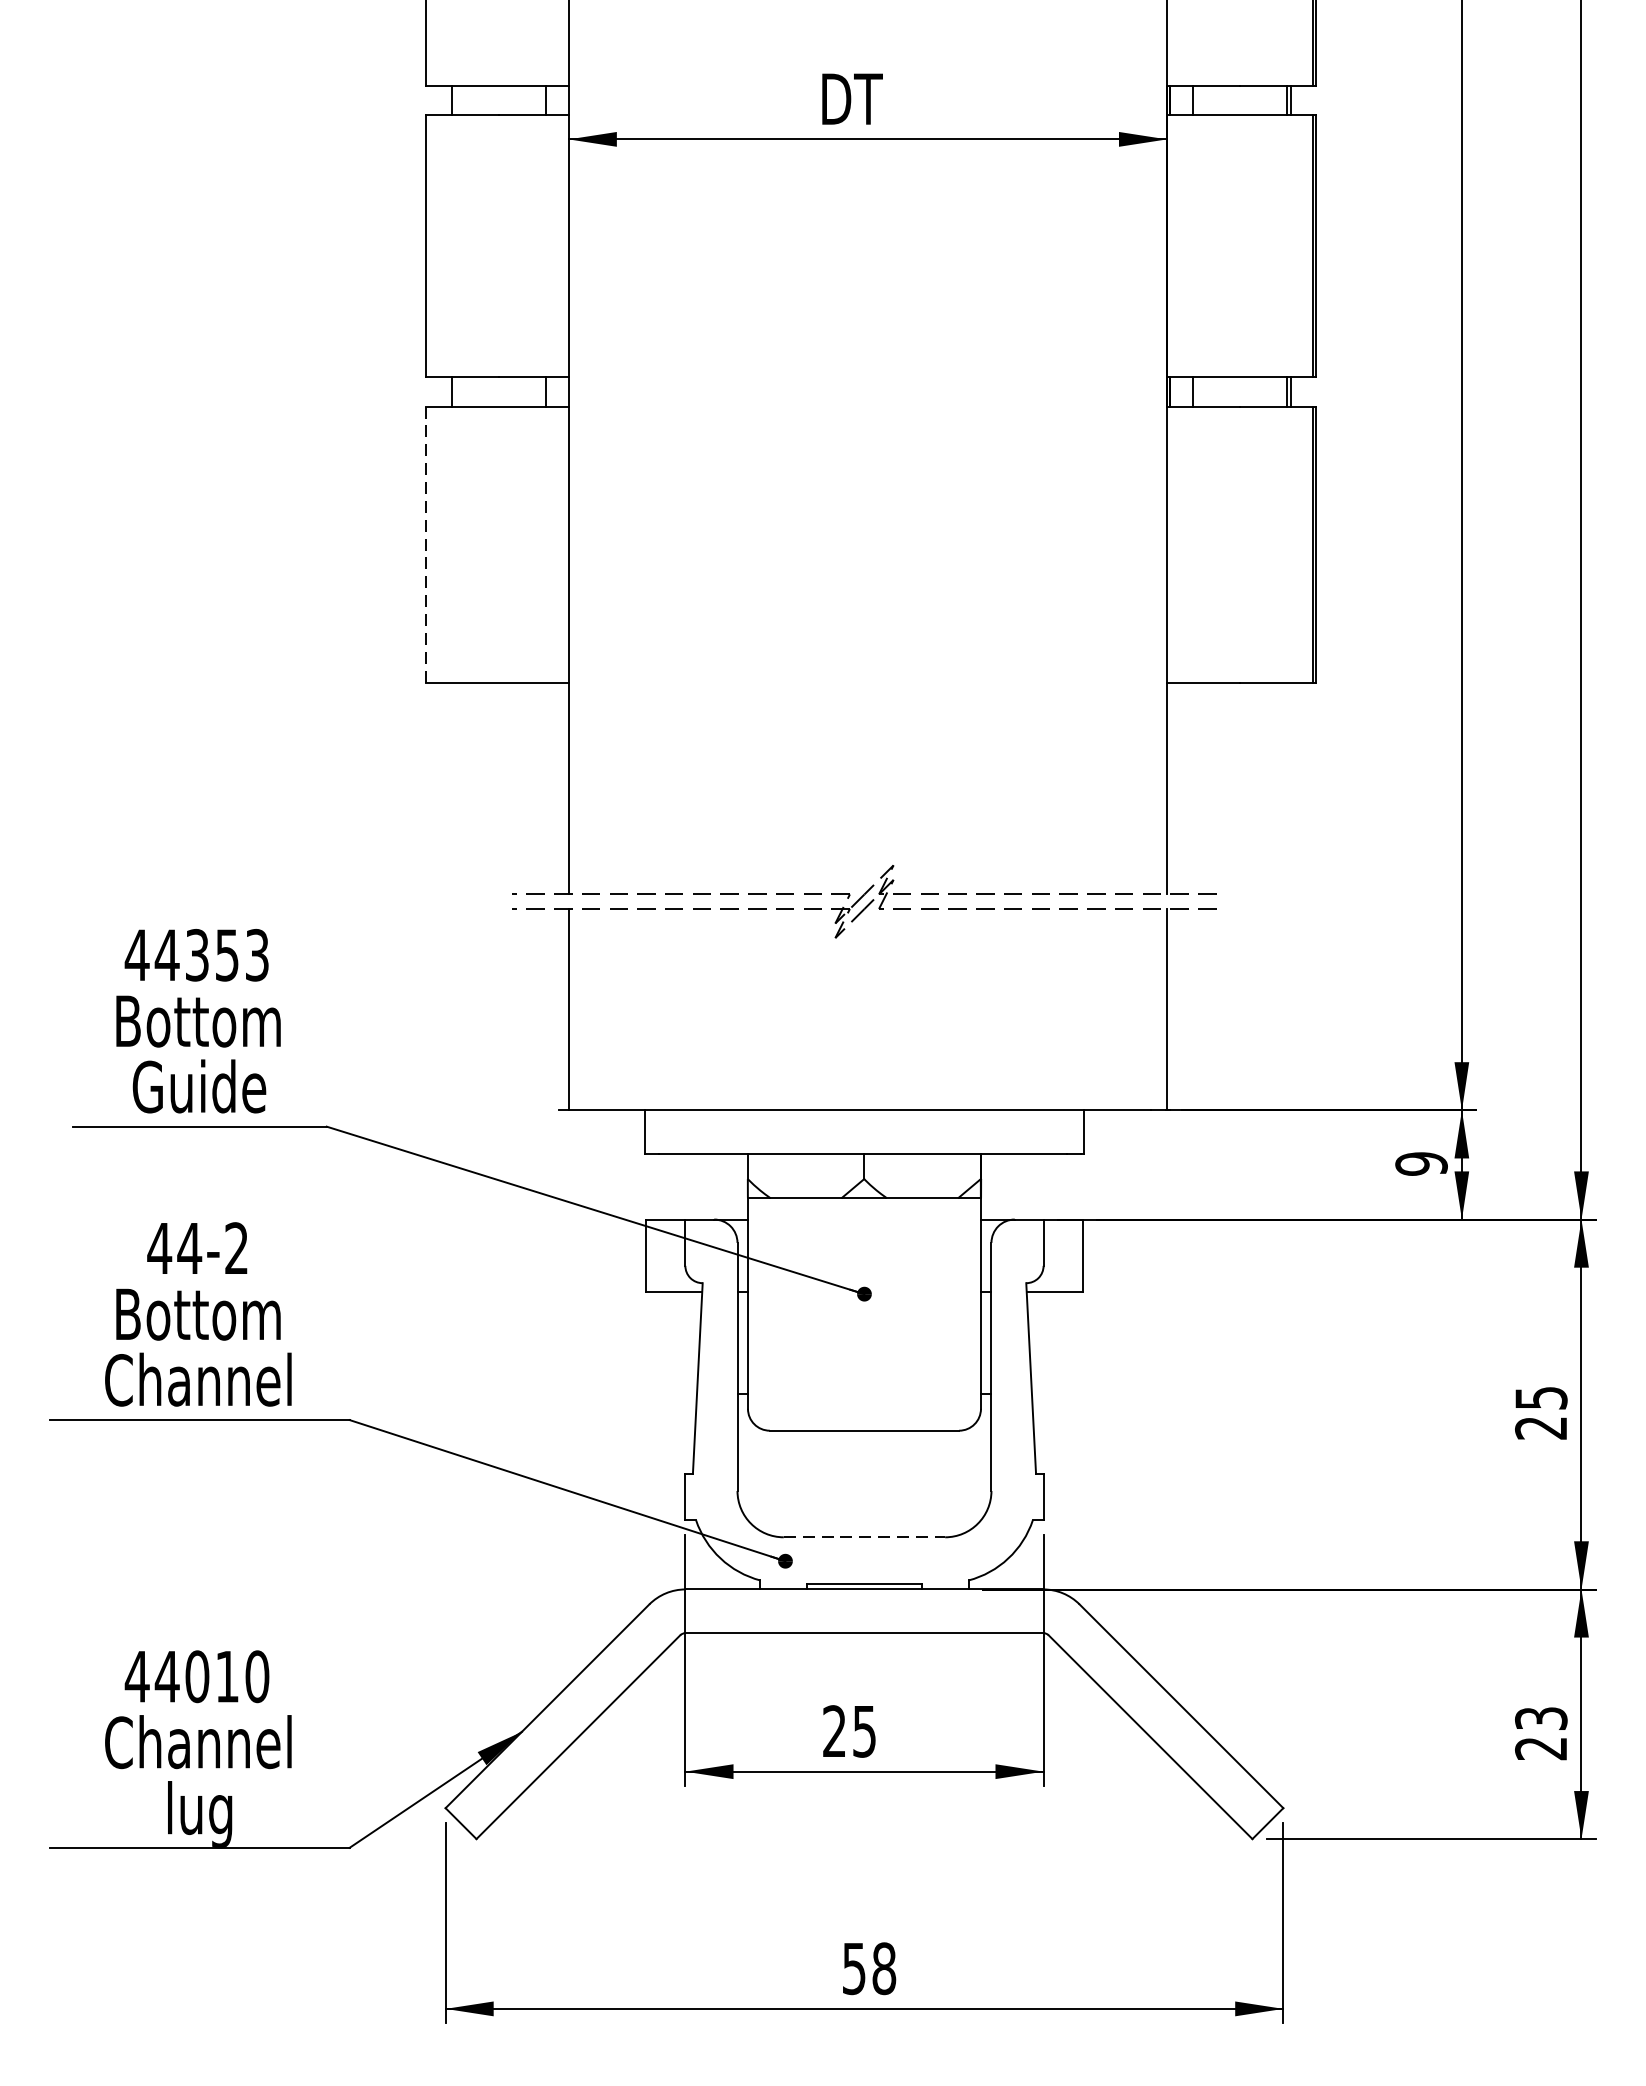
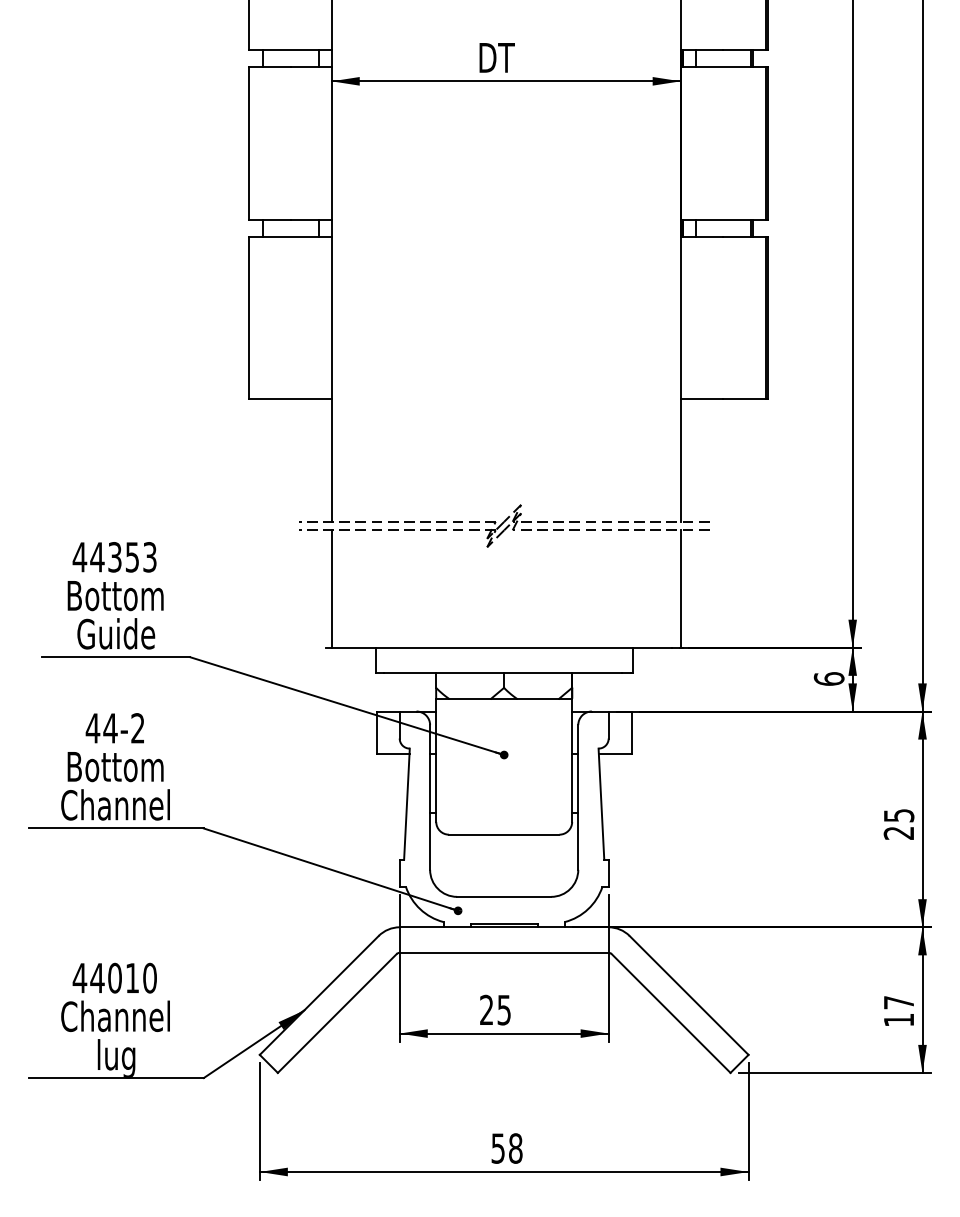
line: (426, 544) -> (248, 317), dashed -> solid
text: (1420, 1162) -> (828, 678), 9 -> 6
line: (864, 1536) -> (504, 896), dashed -> solid
text: (1540, 1733) -> (898, 1011), 23 -> 17

